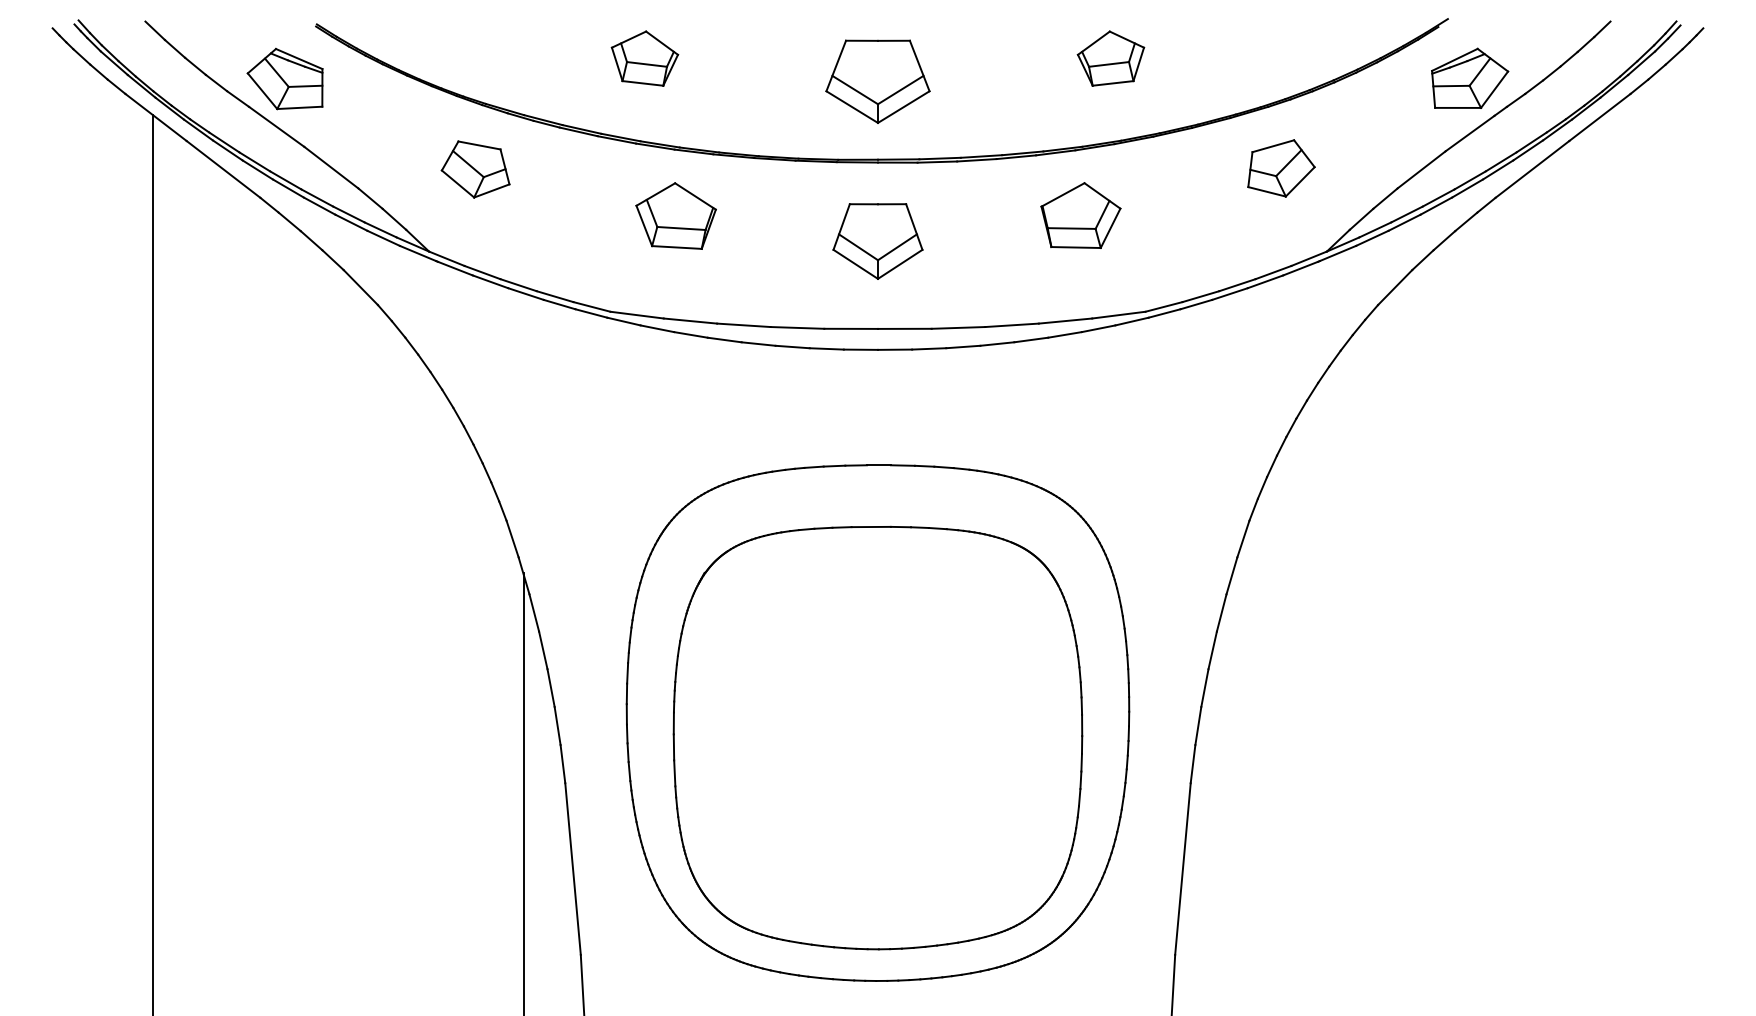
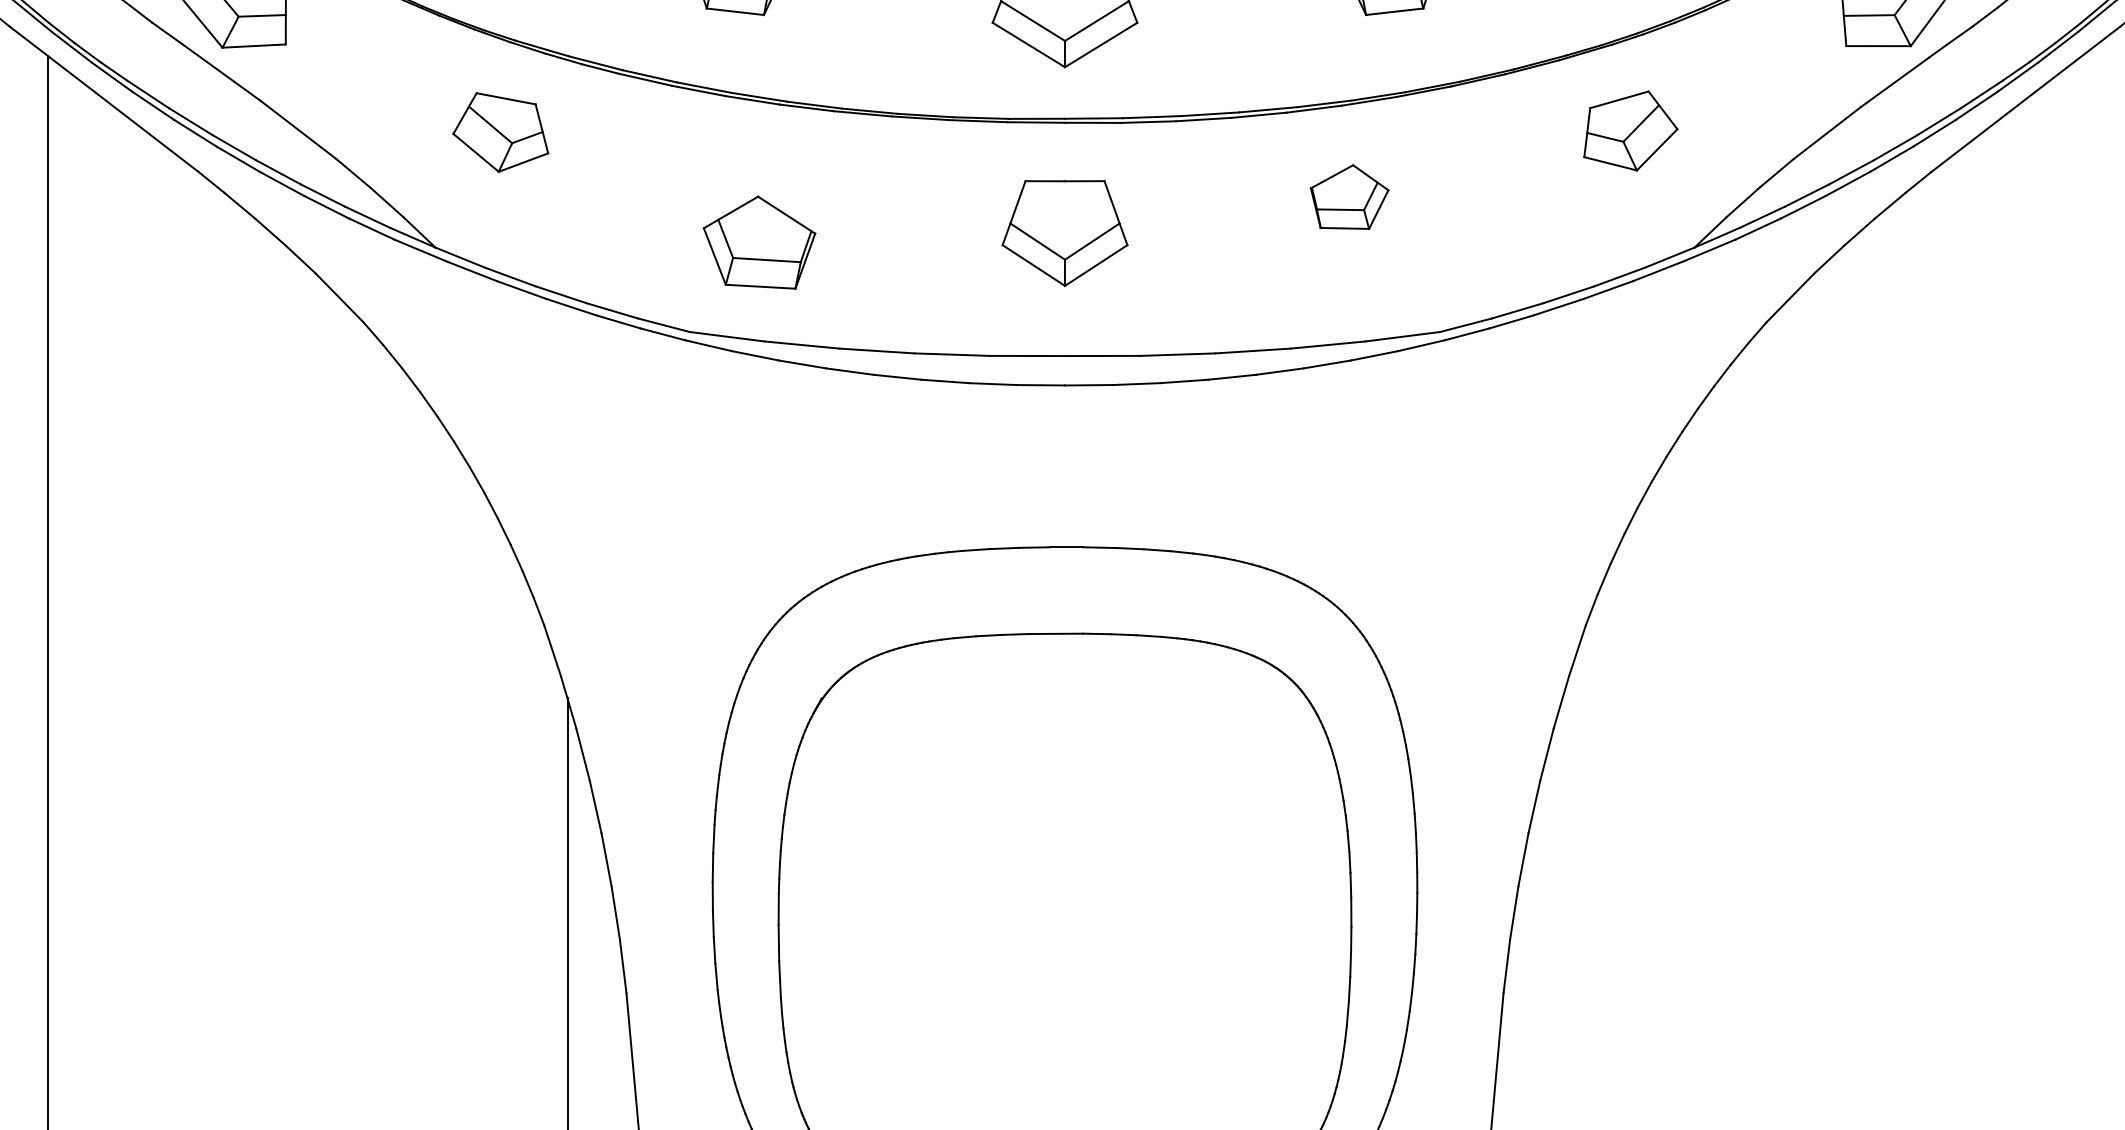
part: (675, 215) -> (758, 241), moved
part: (1080, 215) -> (1349, 196), size x0.7

